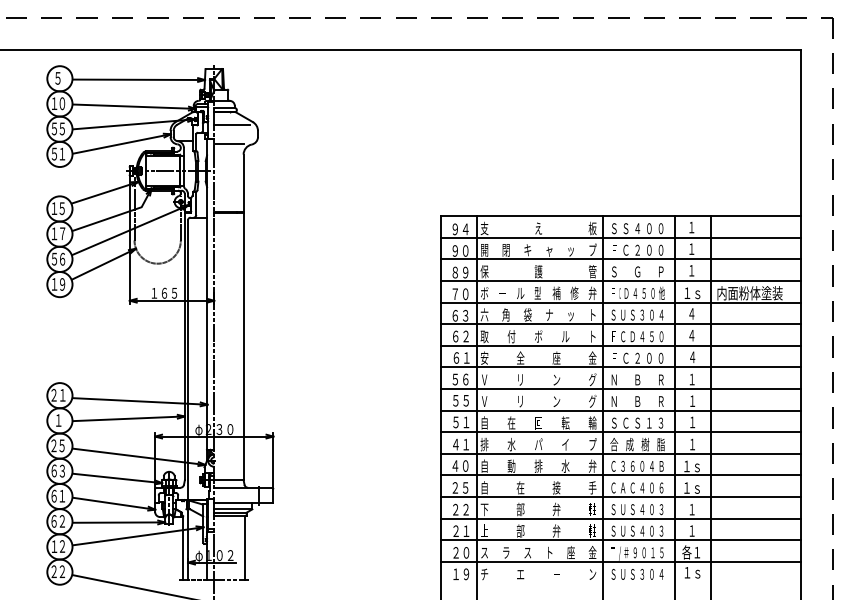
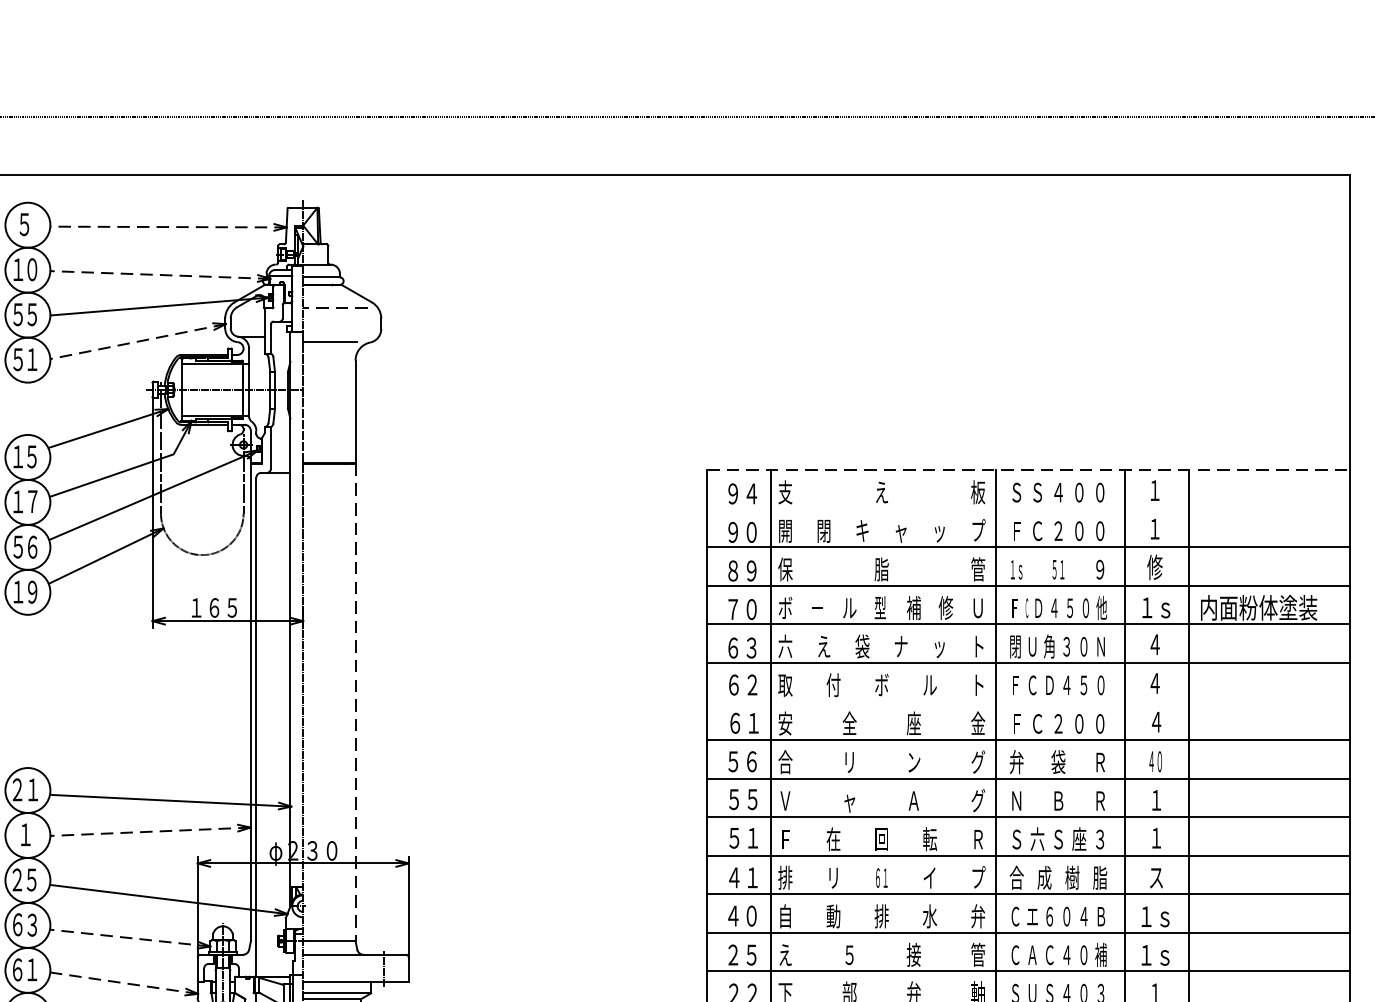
line: (138, 79) -> (168, 226), solid -> dashed
line: (134, 106) -> (160, 274), solid -> dashed
line: (231, 125) -> (333, 308), solid -> dashed
line: (121, 144) -> (137, 342), solid -> dashed
line: (621, 216) -> (1029, 470), solid -> dashed
line: (620, 237) -> (1027, 508), removed
text: (691, 270) -> (1154, 567), １ -> 修
text: (538, 271) -> (881, 568), 護 -> 脂
text: (614, 271) -> (1017, 568), Ｓ -> １ｓ
text: (637, 271) -> (1058, 568), Ｇ -> ５１
text: (660, 271) -> (1099, 568), Ｐ -> ９
text: (592, 292) -> (977, 606), 弁 -> Ｕ
text: (505, 314) -> (822, 645), 角 -> え
text: (613, 314) -> (1015, 645), Ｓ -> 閉
text: (632, 314) -> (1049, 645), Ｓ -> 角
text: (661, 314) -> (1101, 645), ４ -> Ｎ
line: (620, 345) -> (1027, 700), removed
line: (243, 346) -> (355, 702), solid -> dashed
text: (484, 379) -> (785, 761), Ｖ -> 合
text: (614, 379) -> (1017, 761), Ｎ -> 弁
text: (637, 379) -> (1058, 761), Ｂ -> 袋
text: (691, 379) -> (1154, 761), １ -> ４０
text: (520, 401) -> (849, 800), リ -> ャ
text: (557, 401) -> (915, 800), ン -> Ａ
line: (128, 418) -> (150, 831), solid -> dashed
text: (484, 422) -> (785, 838), 自 -> Ｆ
text: (592, 422) -> (977, 838), 輪 -> Ｒ
text: (625, 422) -> (1036, 838), Ｃ -> 六
text: (649, 422) -> (1079, 838), １ -> 座
text: (511, 444) -> (833, 877), 水 -> リ
text: (538, 444) -> (881, 877), パ -> ６１
text: (692, 444) -> (1156, 877), １ -> ス
text: (623, 465) -> (1033, 915), ３ -> エ
line: (116, 478) -> (128, 938), solid -> dashed
text: (484, 487) -> (785, 954), 自 -> え
text: (520, 487) -> (849, 954), 在 -> ５
text: (592, 487) -> (977, 954), 手 -> 管
text: (661, 487) -> (1101, 954), ６ -> 補
line: (113, 503) -> (123, 982), solid -> dashed

